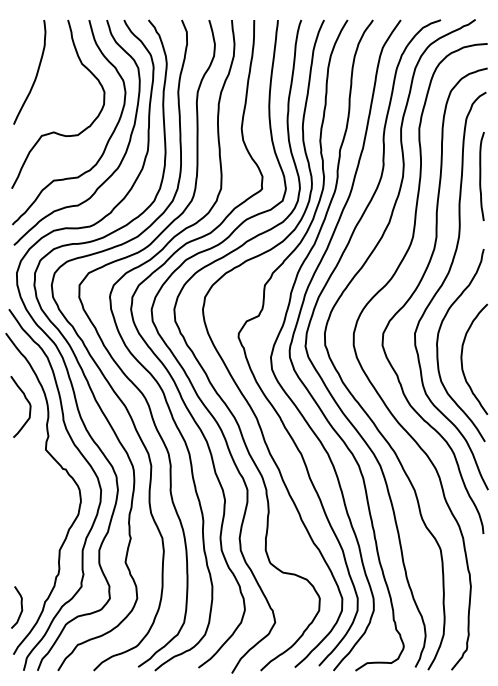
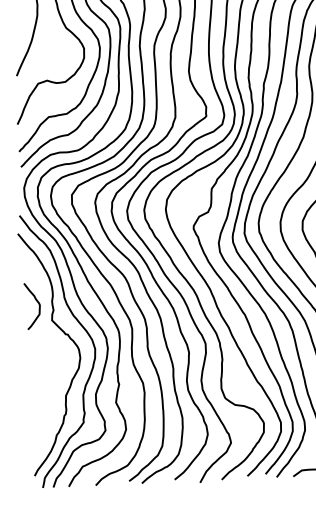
curve: (27, 402) -> (37, 302), moved
curve: (21, 607) -> (39, 440), removed

